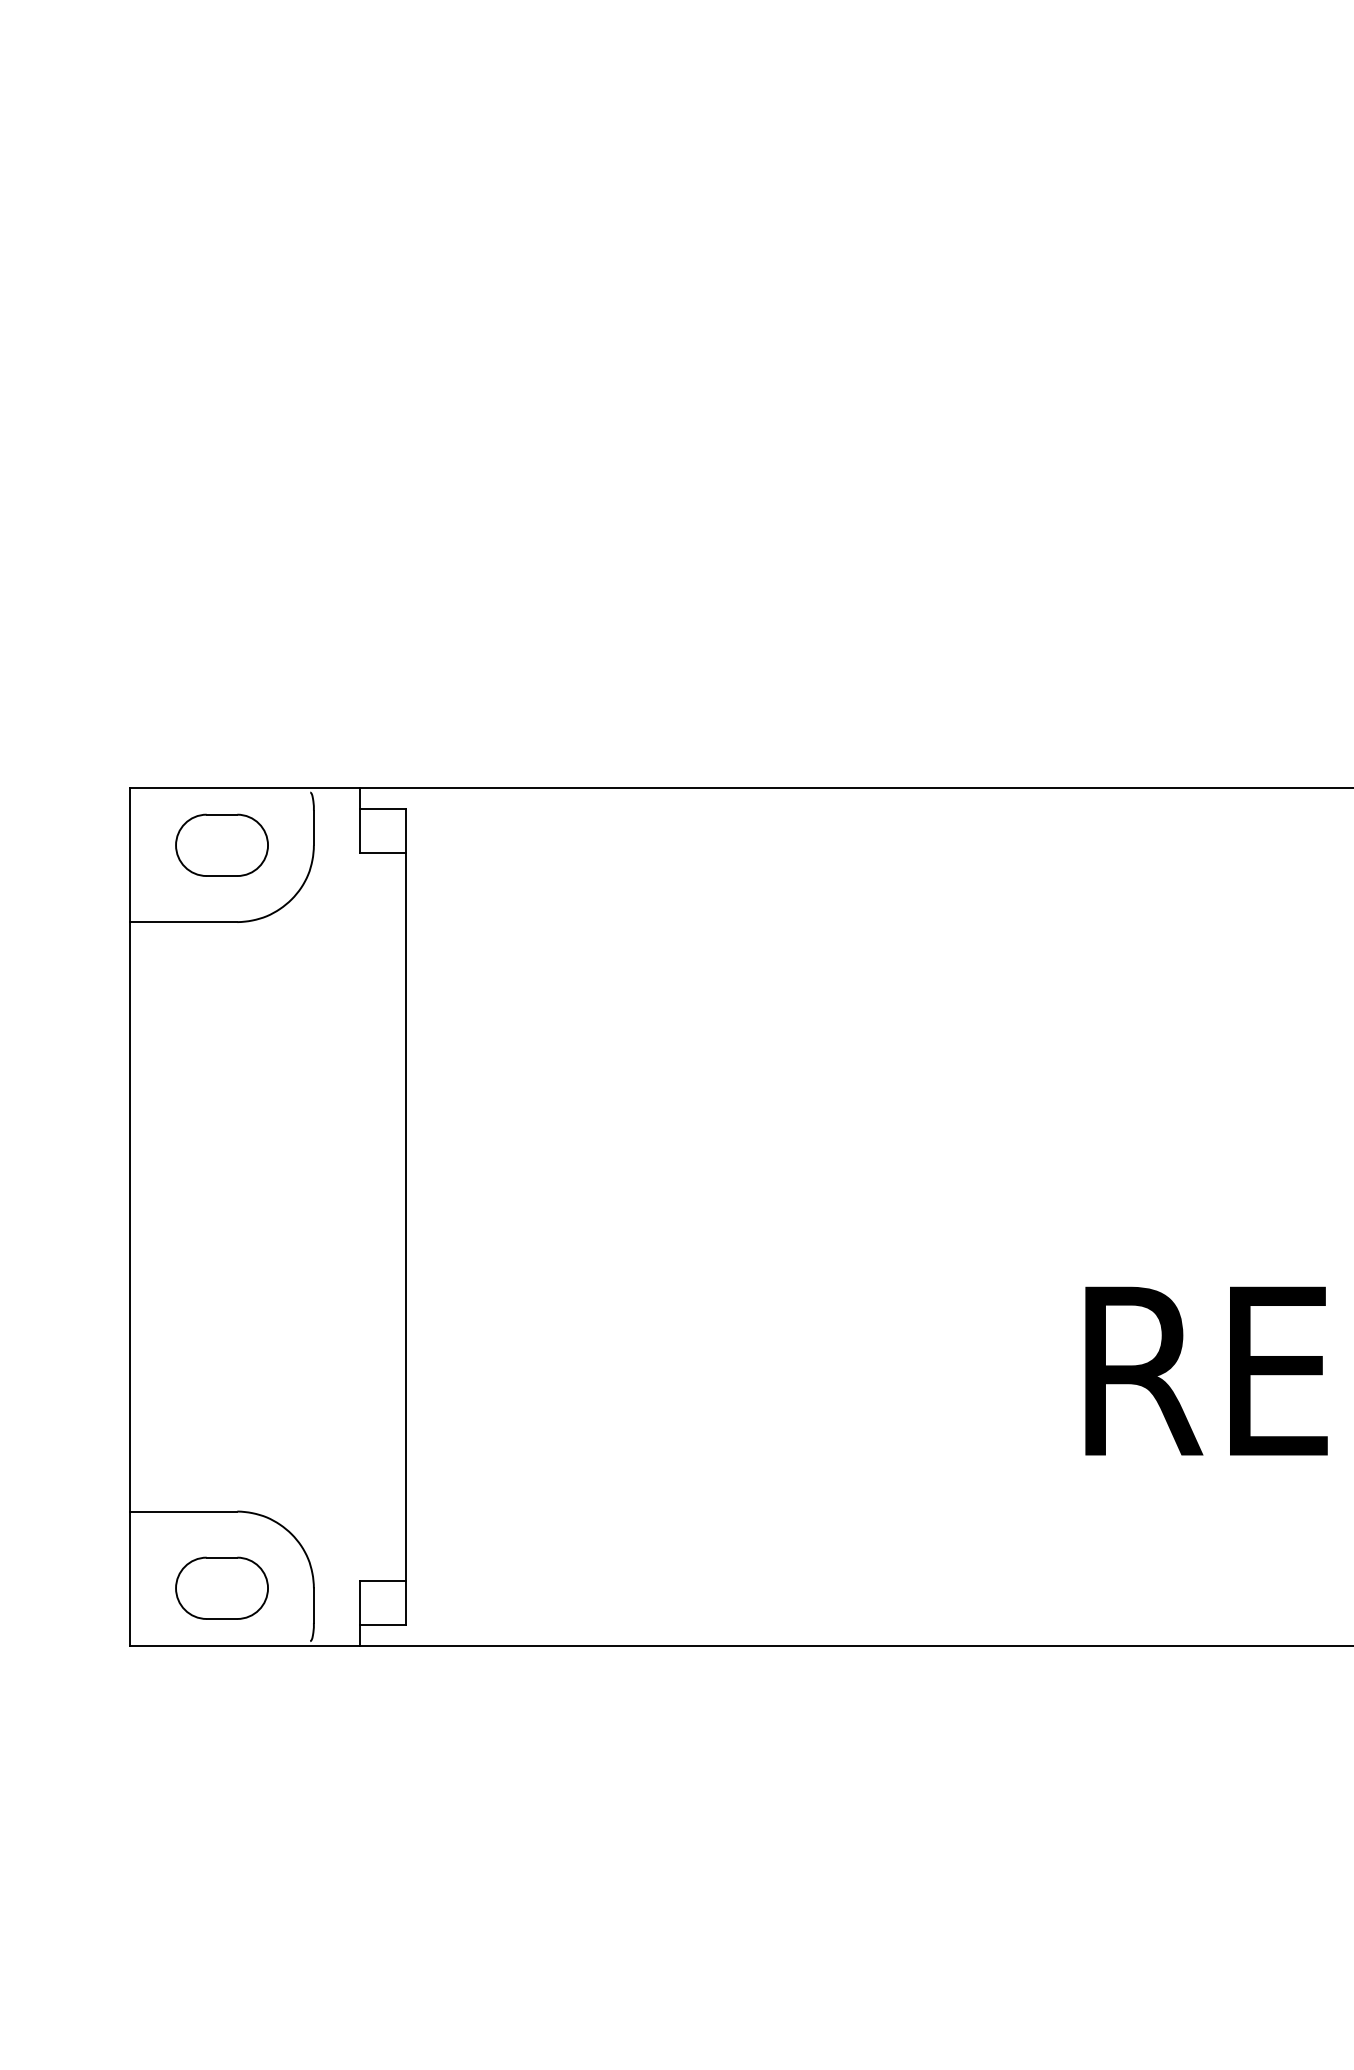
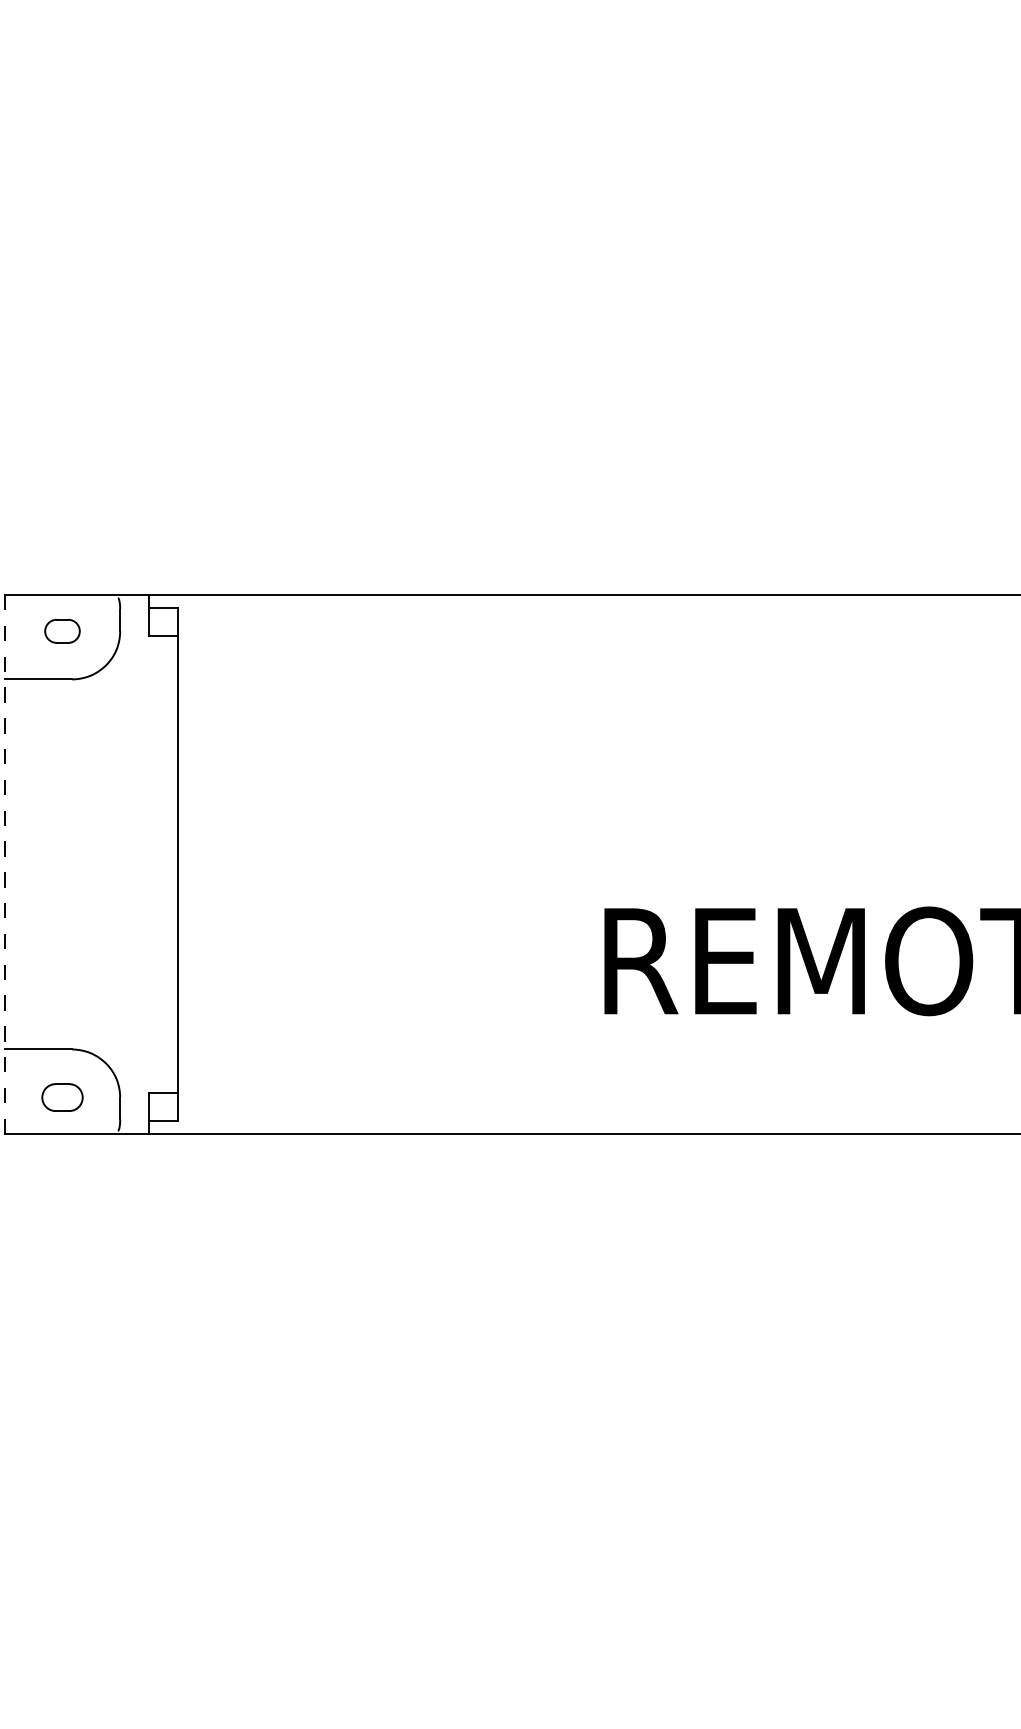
part: (222, 845) -> (62, 631), size x0.6
line: (129, 1216) -> (4, 864), solid -> dashed
part: (222, 1588) -> (62, 1097), size x0.7

